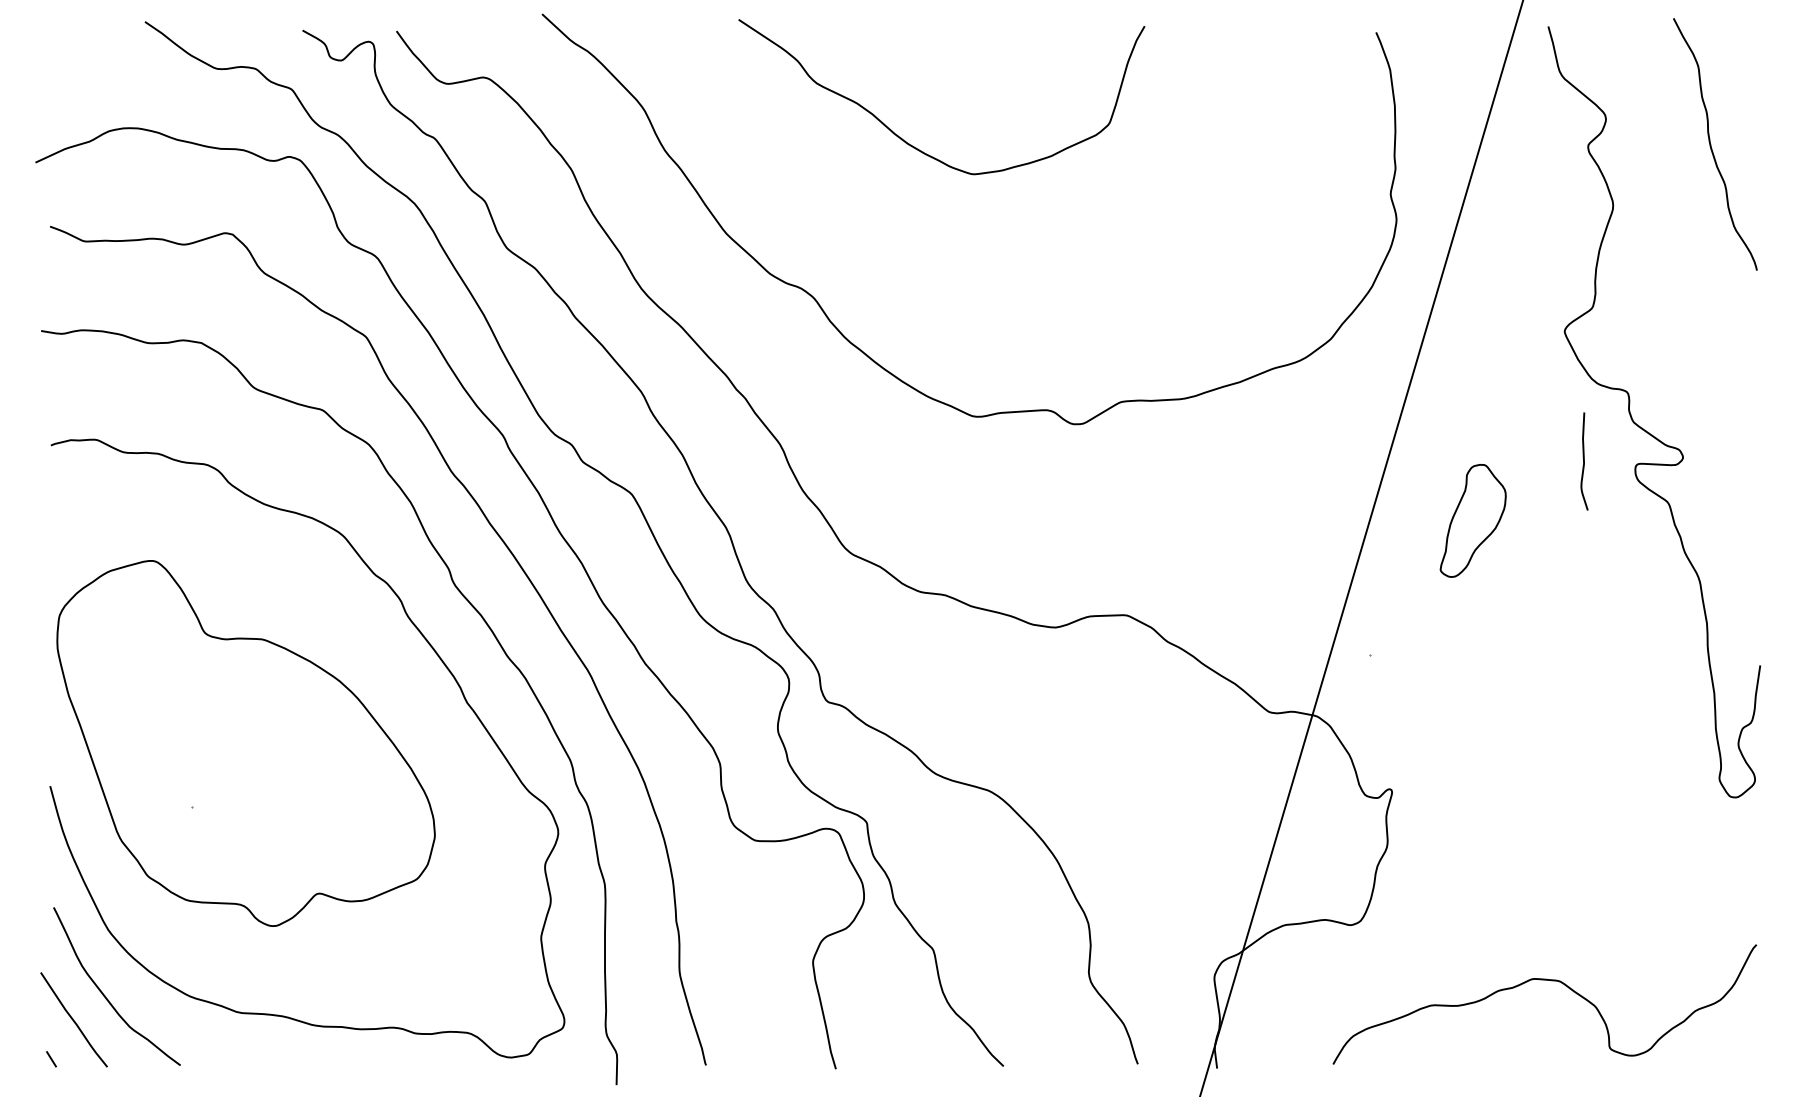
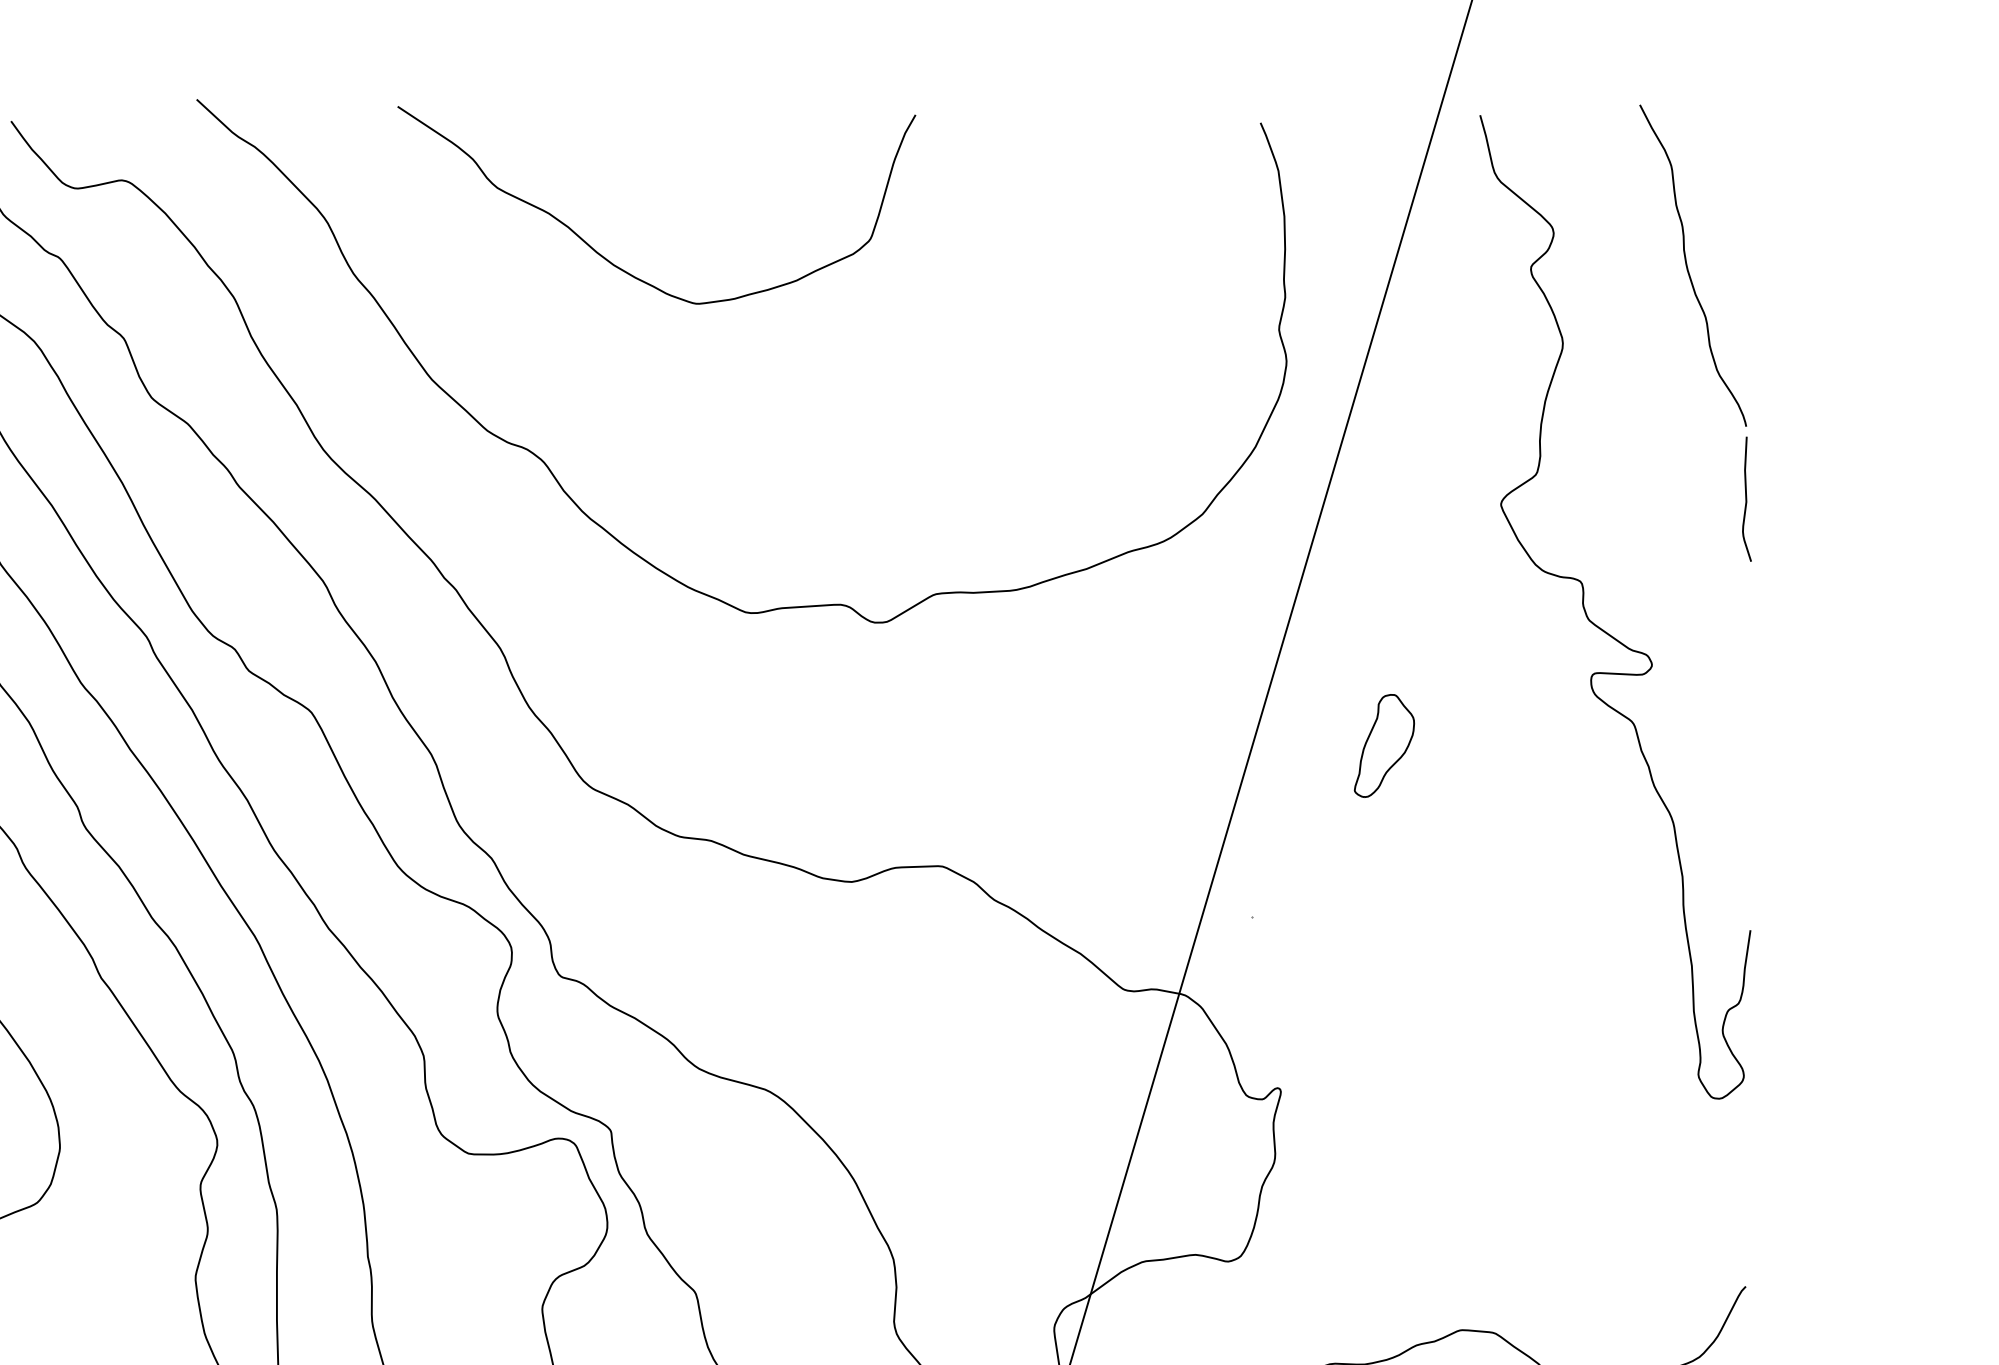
curve: (911, 144) -> (618, 265), moved
curve: (1584, 461) -> (1746, 499), moved
part: (1473, 520) -> (1384, 745), size x0.71

